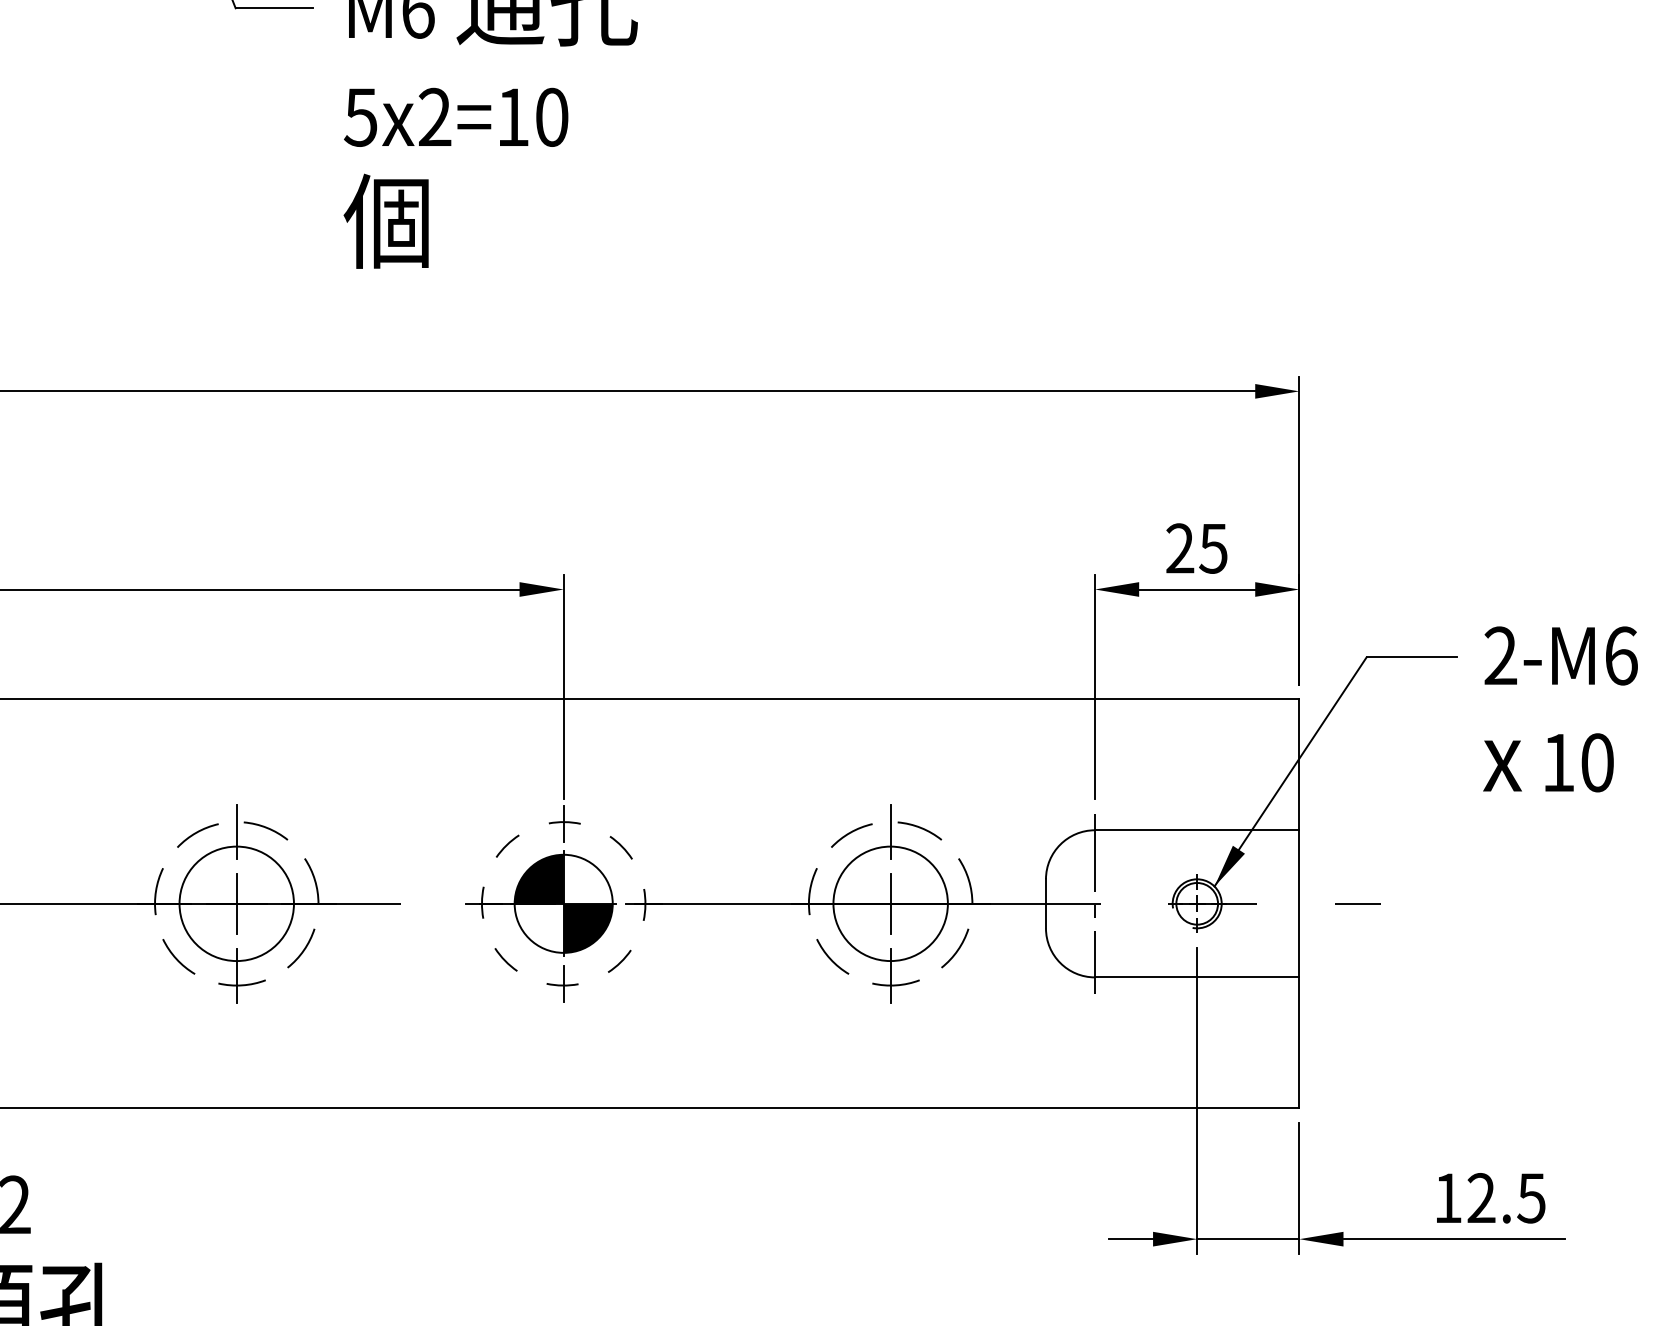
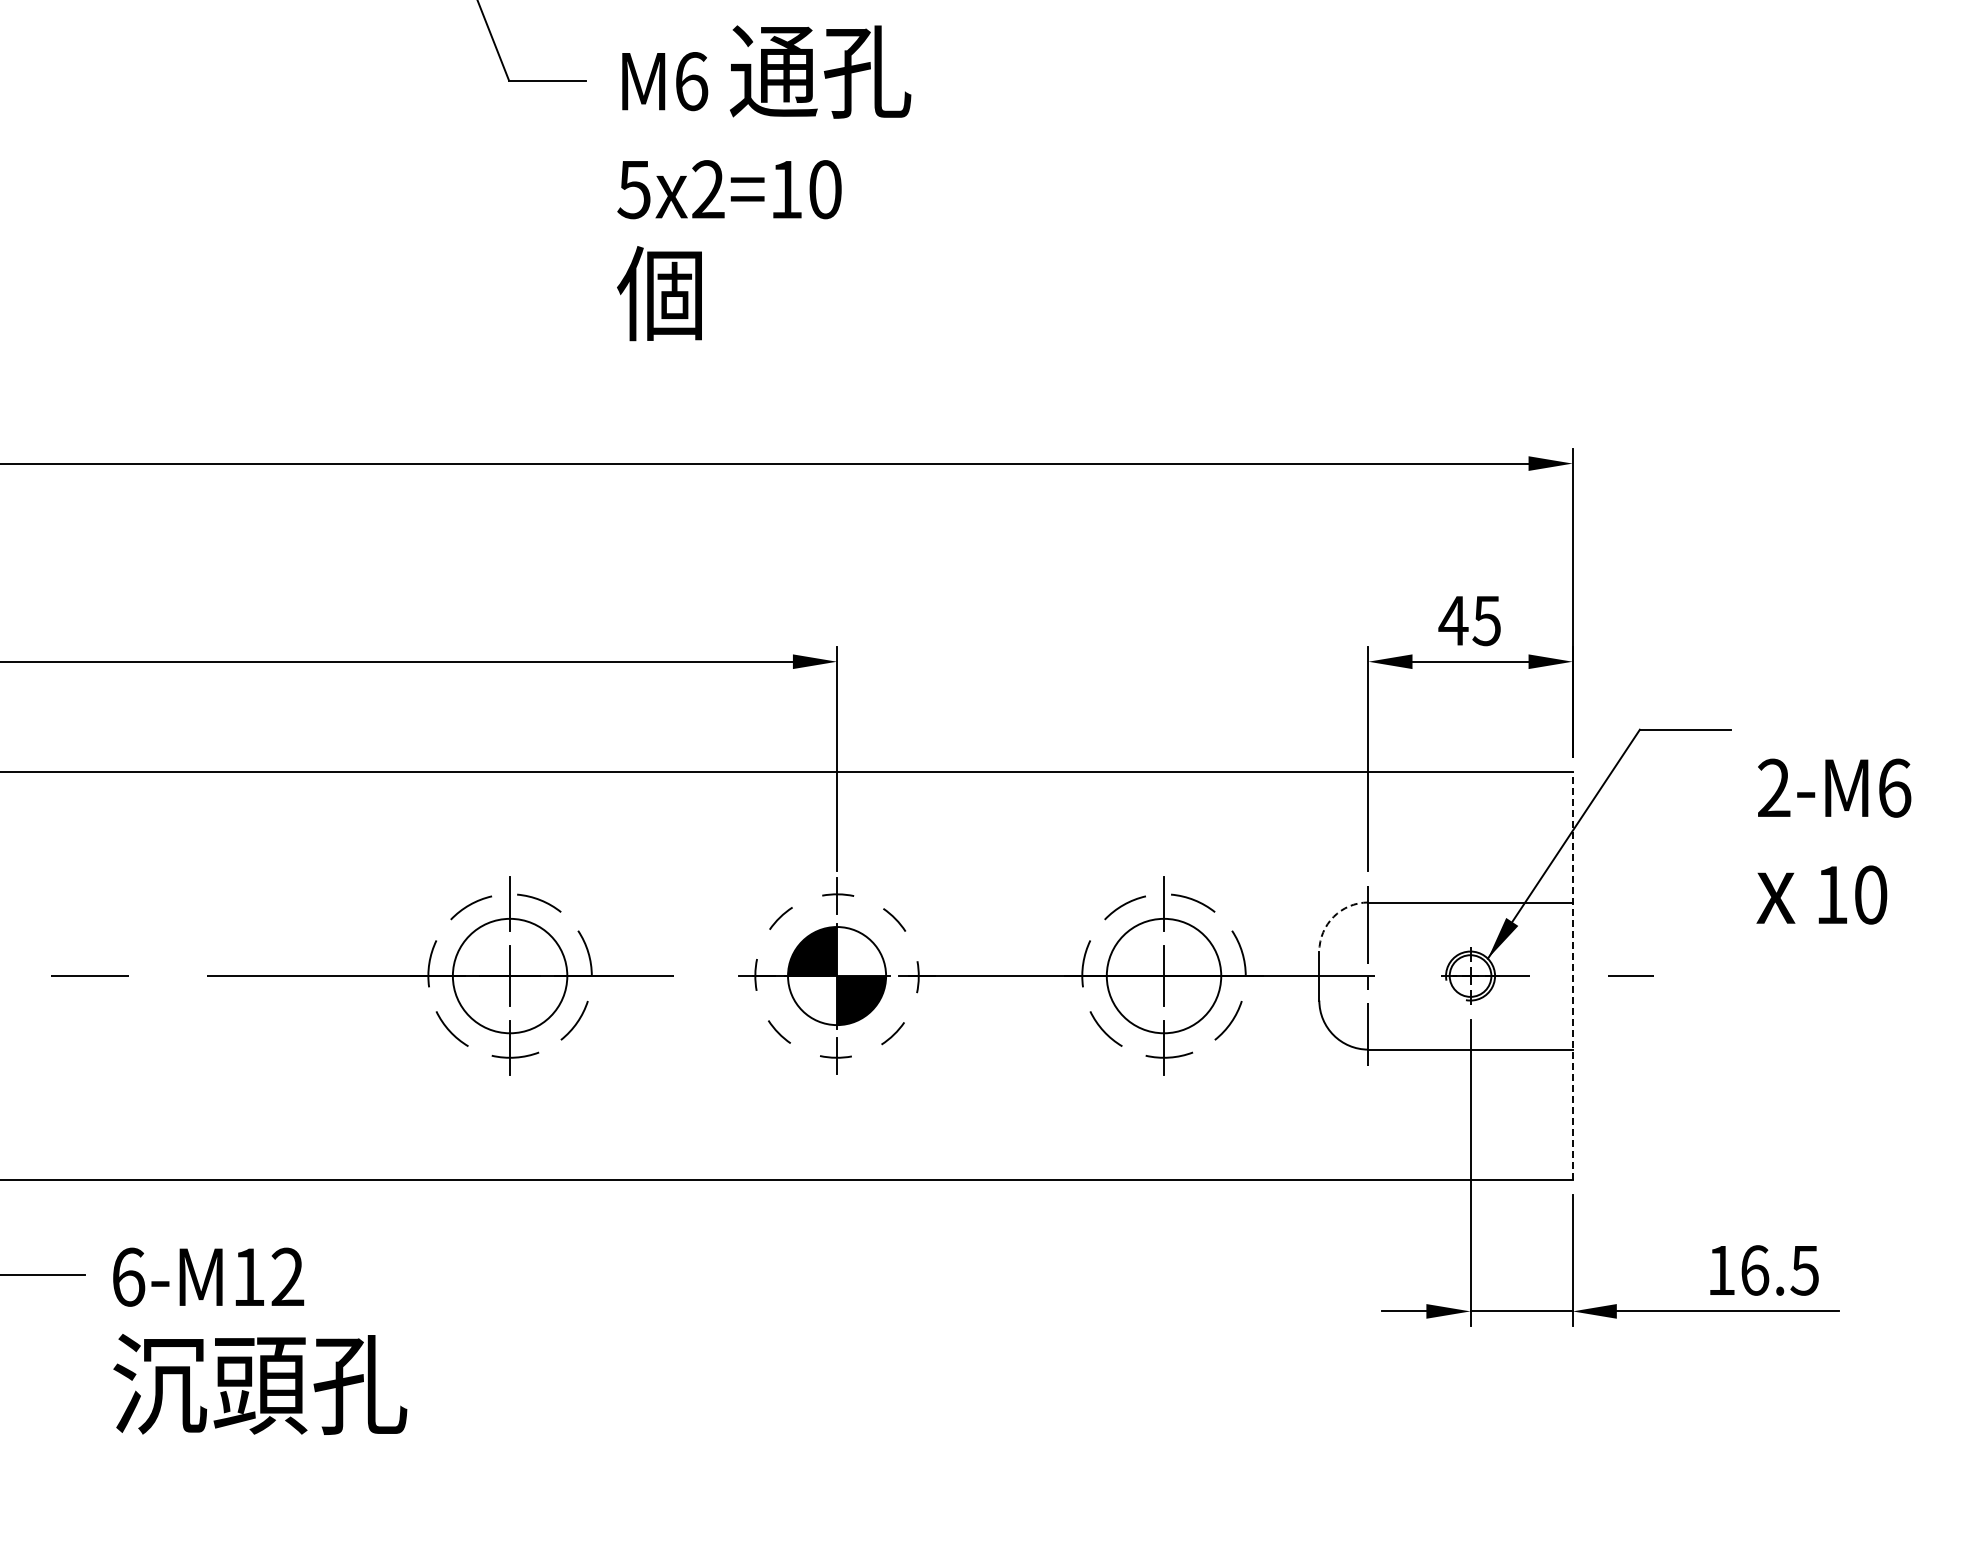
text: (1180, 548) -> (1453, 620), 25 -> 45
text: (1560, 709) -> (1833, 841), moved
arc: (1060, 844) -> (1333, 916), solid -> dashed
line: (1299, 903) -> (1572, 975), solid -> dashed
text: (1482, 1198) -> (1755, 1270), 12.5 -> 16.5

